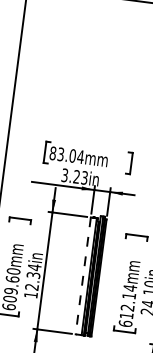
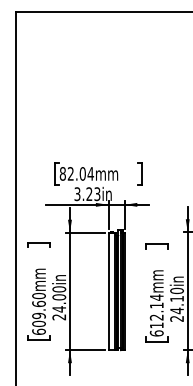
text: (60, 153) -> (70, 173), 83.04mm -> 82.04mm
line: (83, 275) -> (108, 291), dashed -> solid
text: (32, 281) -> (59, 303), 12.34in -> 24.00in

